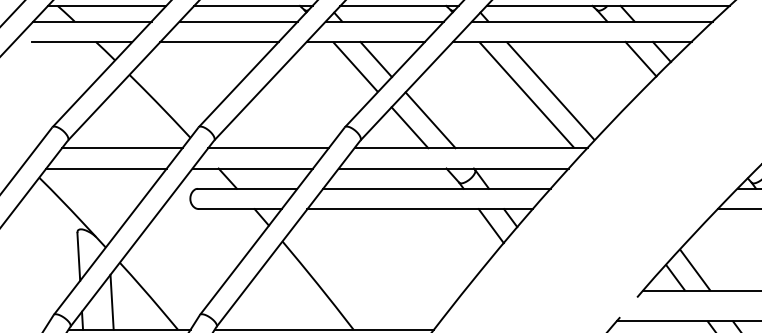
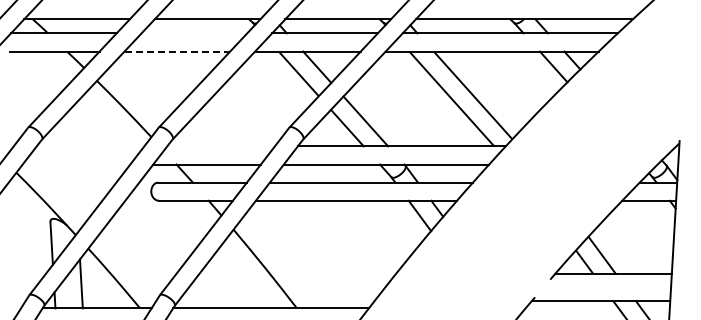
line: (238, 21) -> (194, 33), removed
line: (219, 41) -> (177, 51), solid -> dashed
line: (122, 148) -> (90, 146), removed
line: (267, 148) -> (220, 146), removed
line: (106, 168) -> (76, 164), removed

